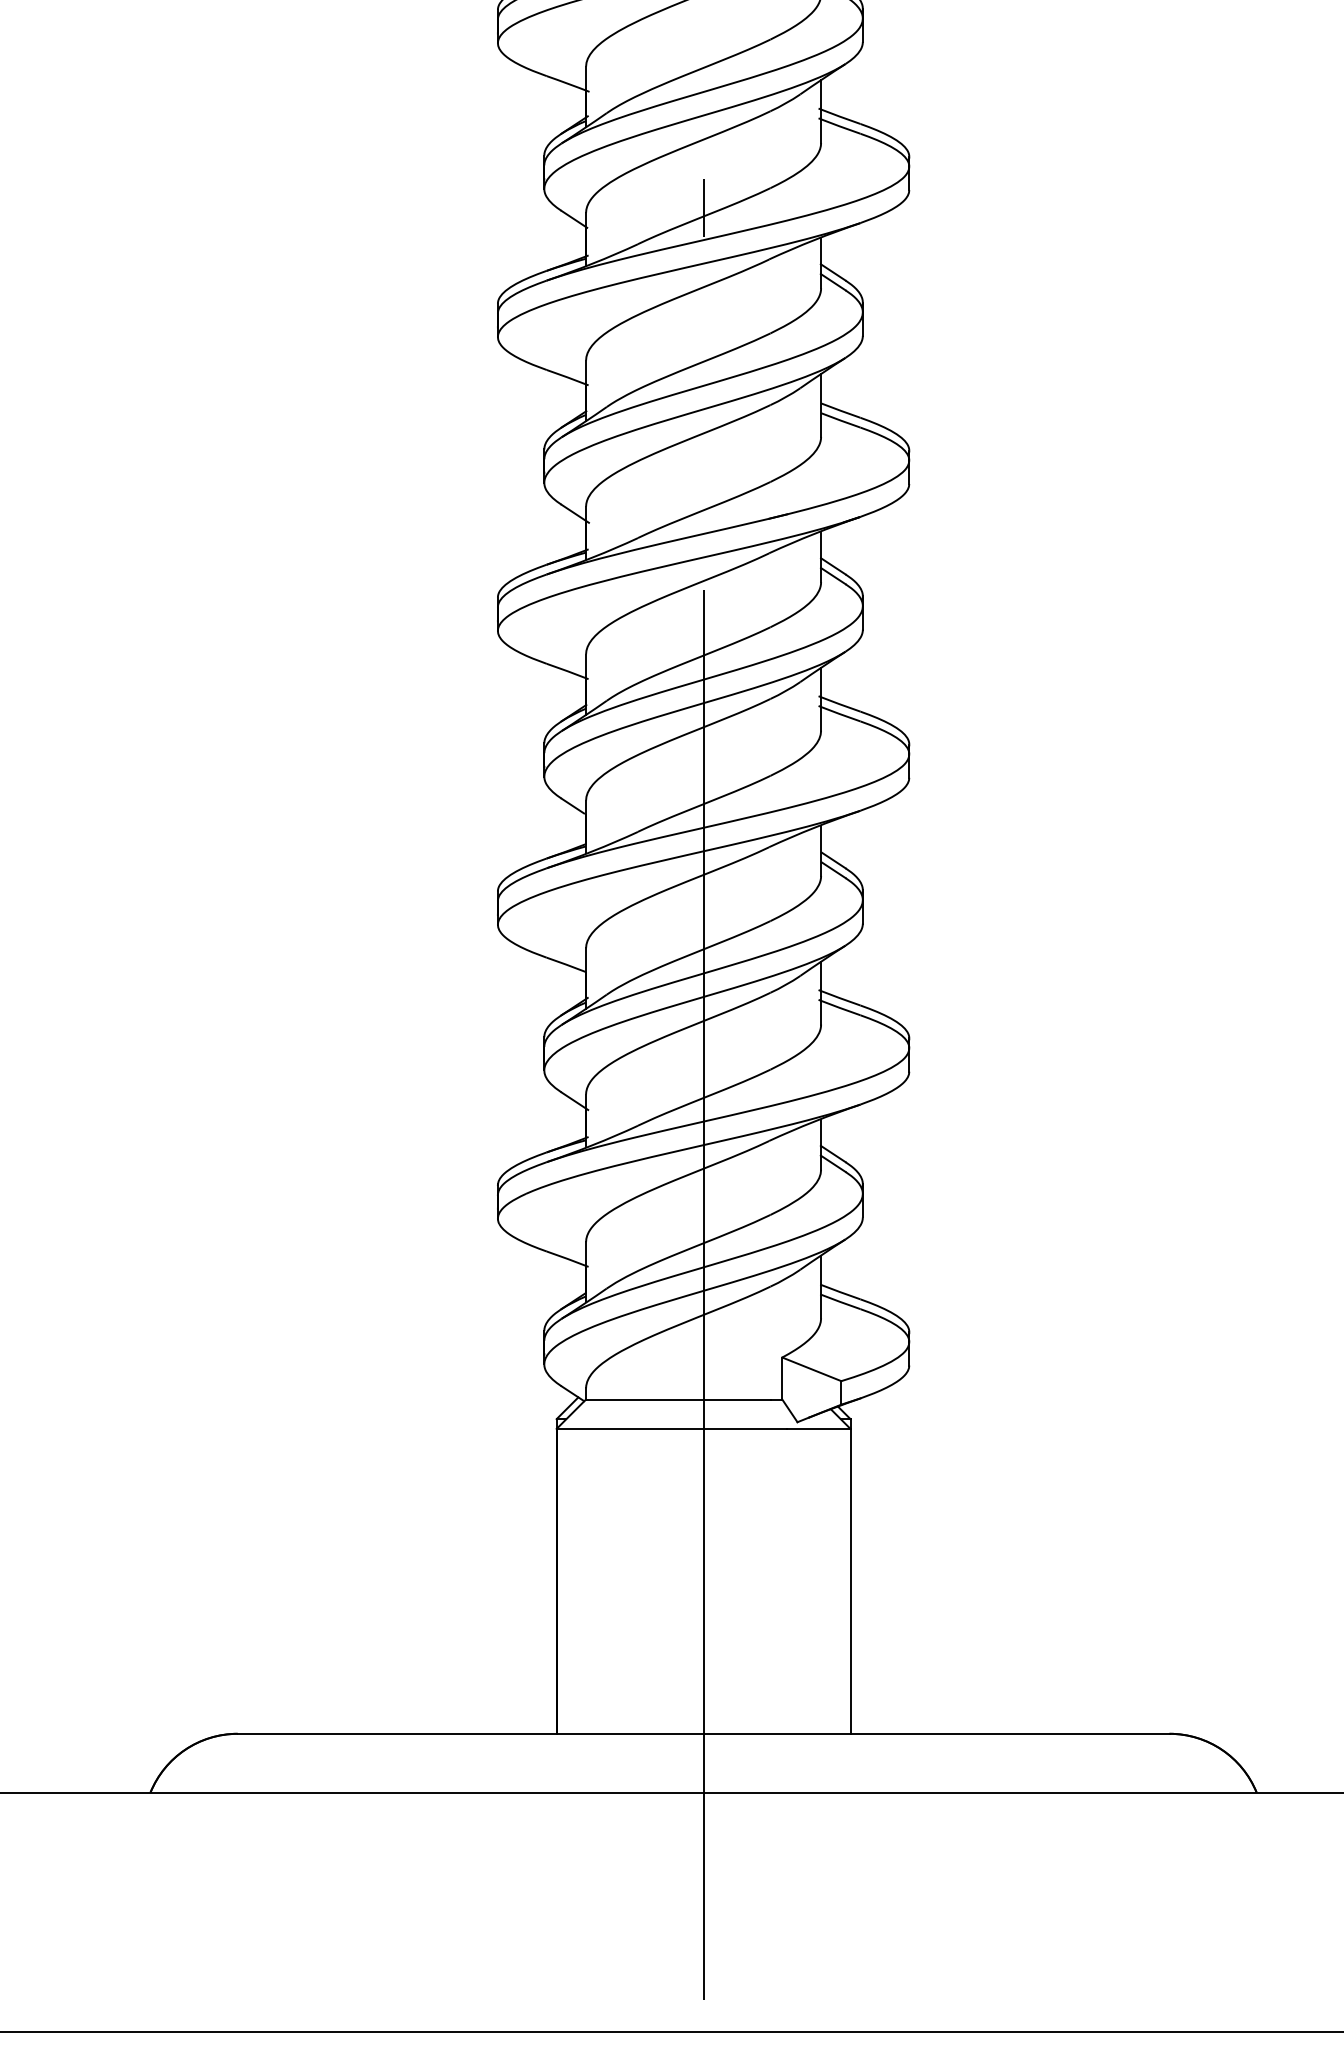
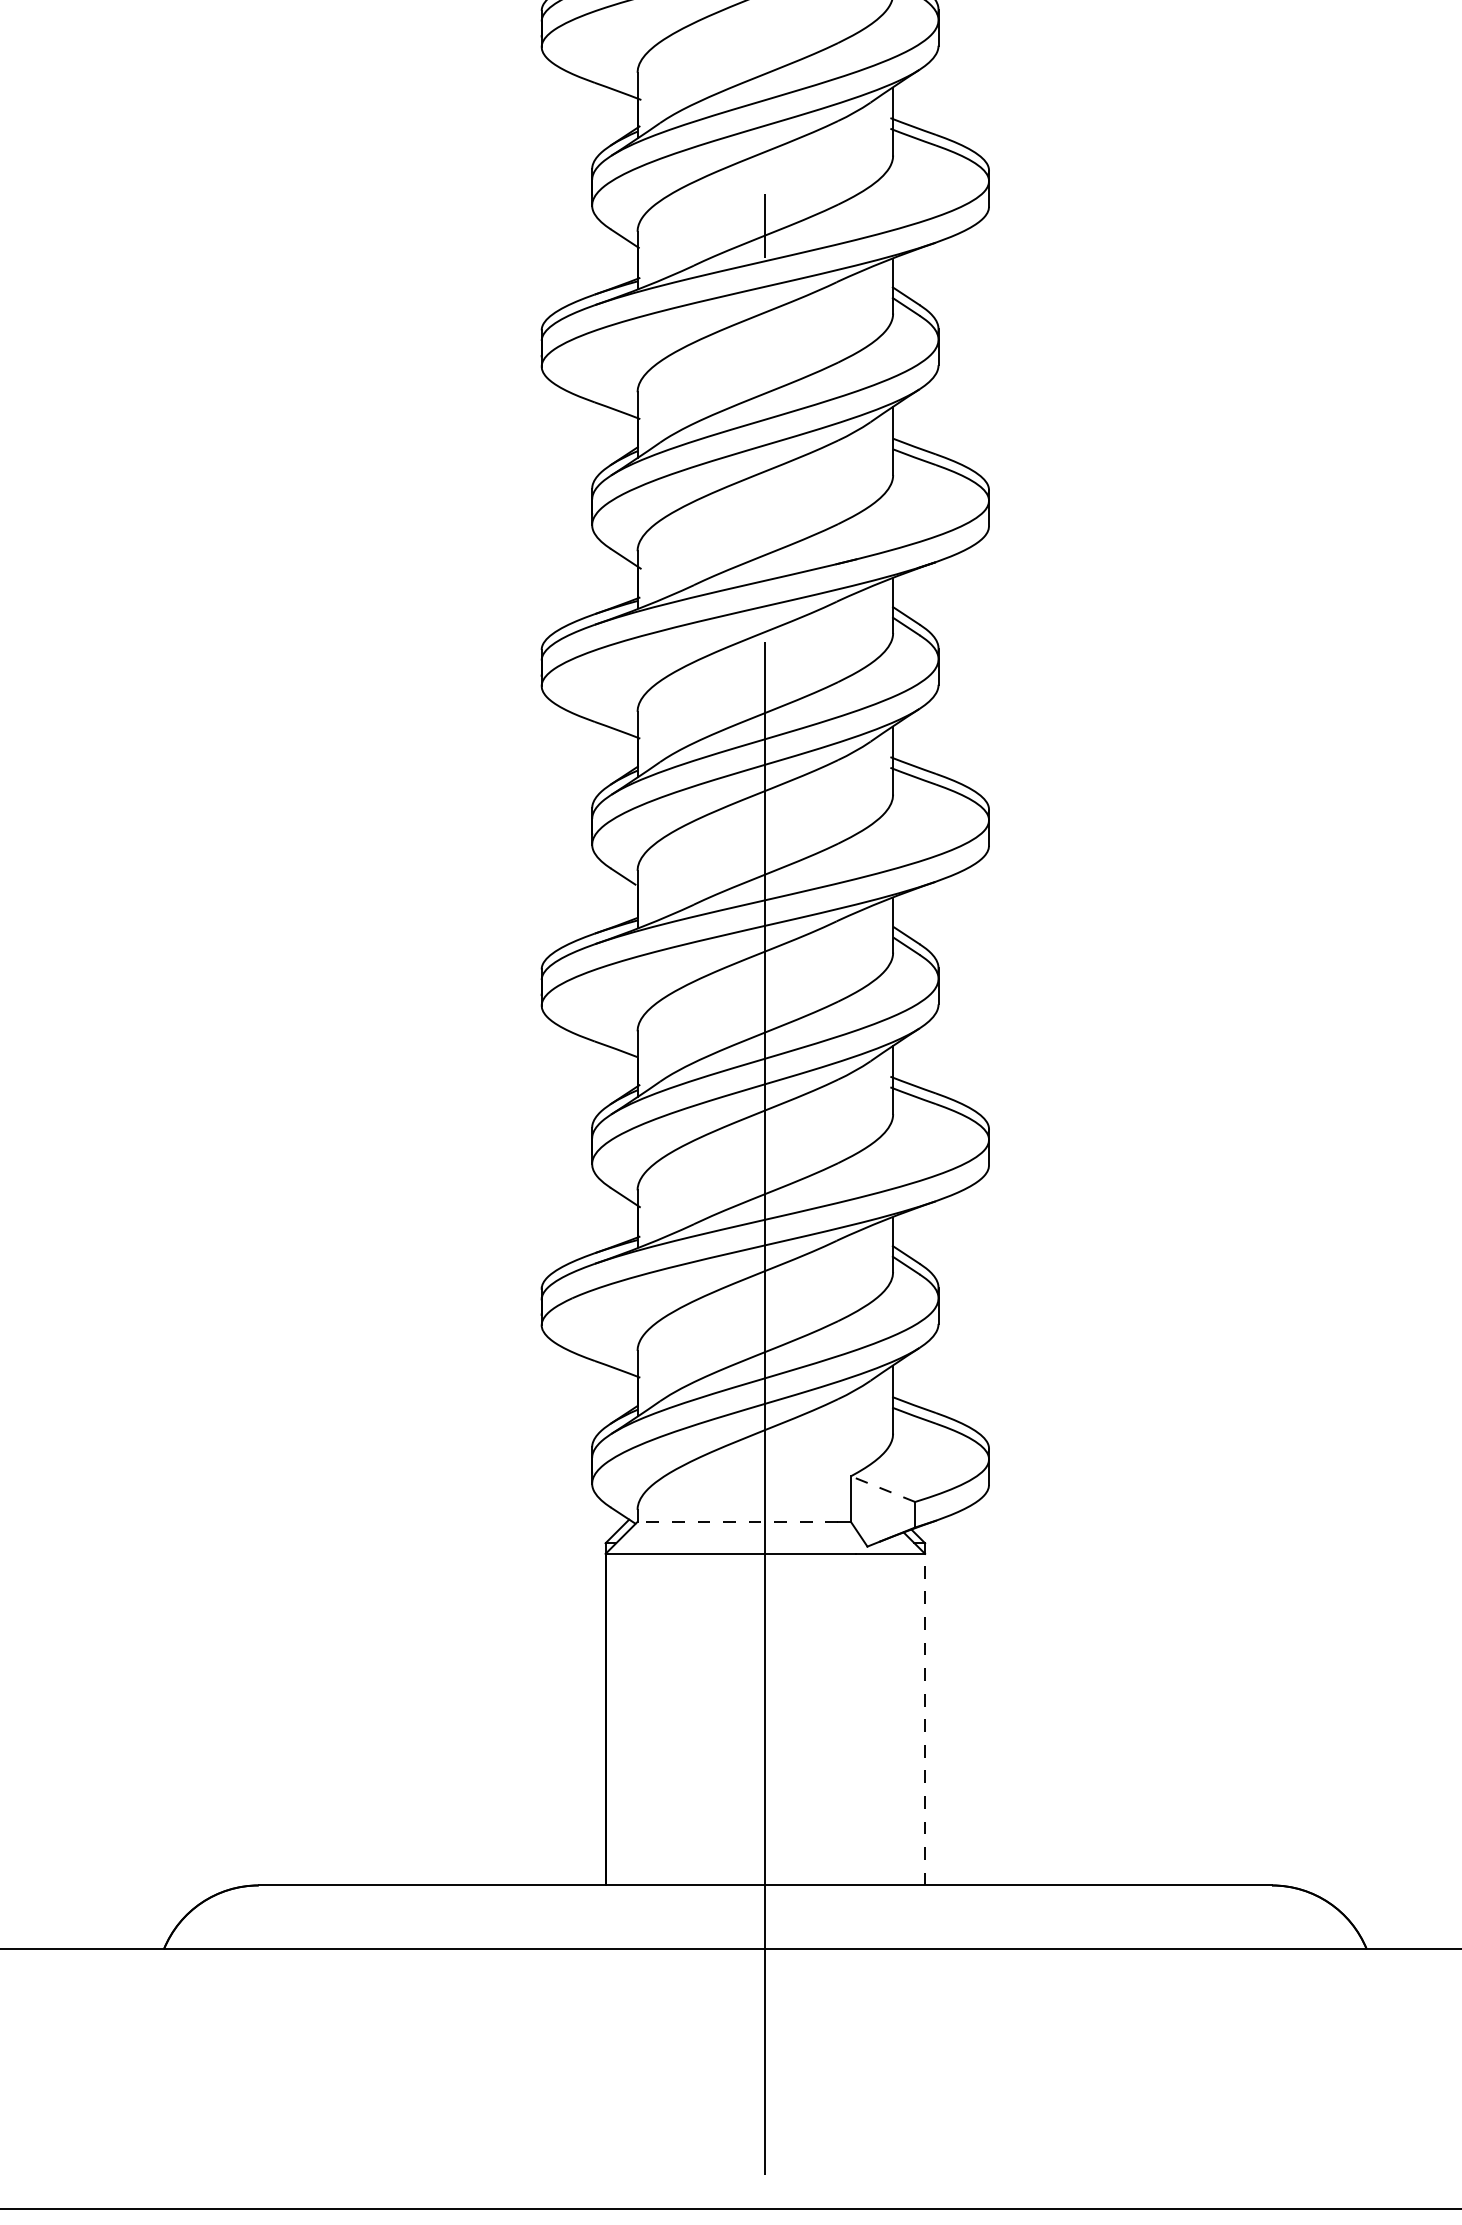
line: (812, 1369) -> (883, 1489), solid -> dashed
line: (677, 1399) -> (737, 1521), solid -> dashed
line: (850, 1581) -> (925, 1719), solid -> dashed

